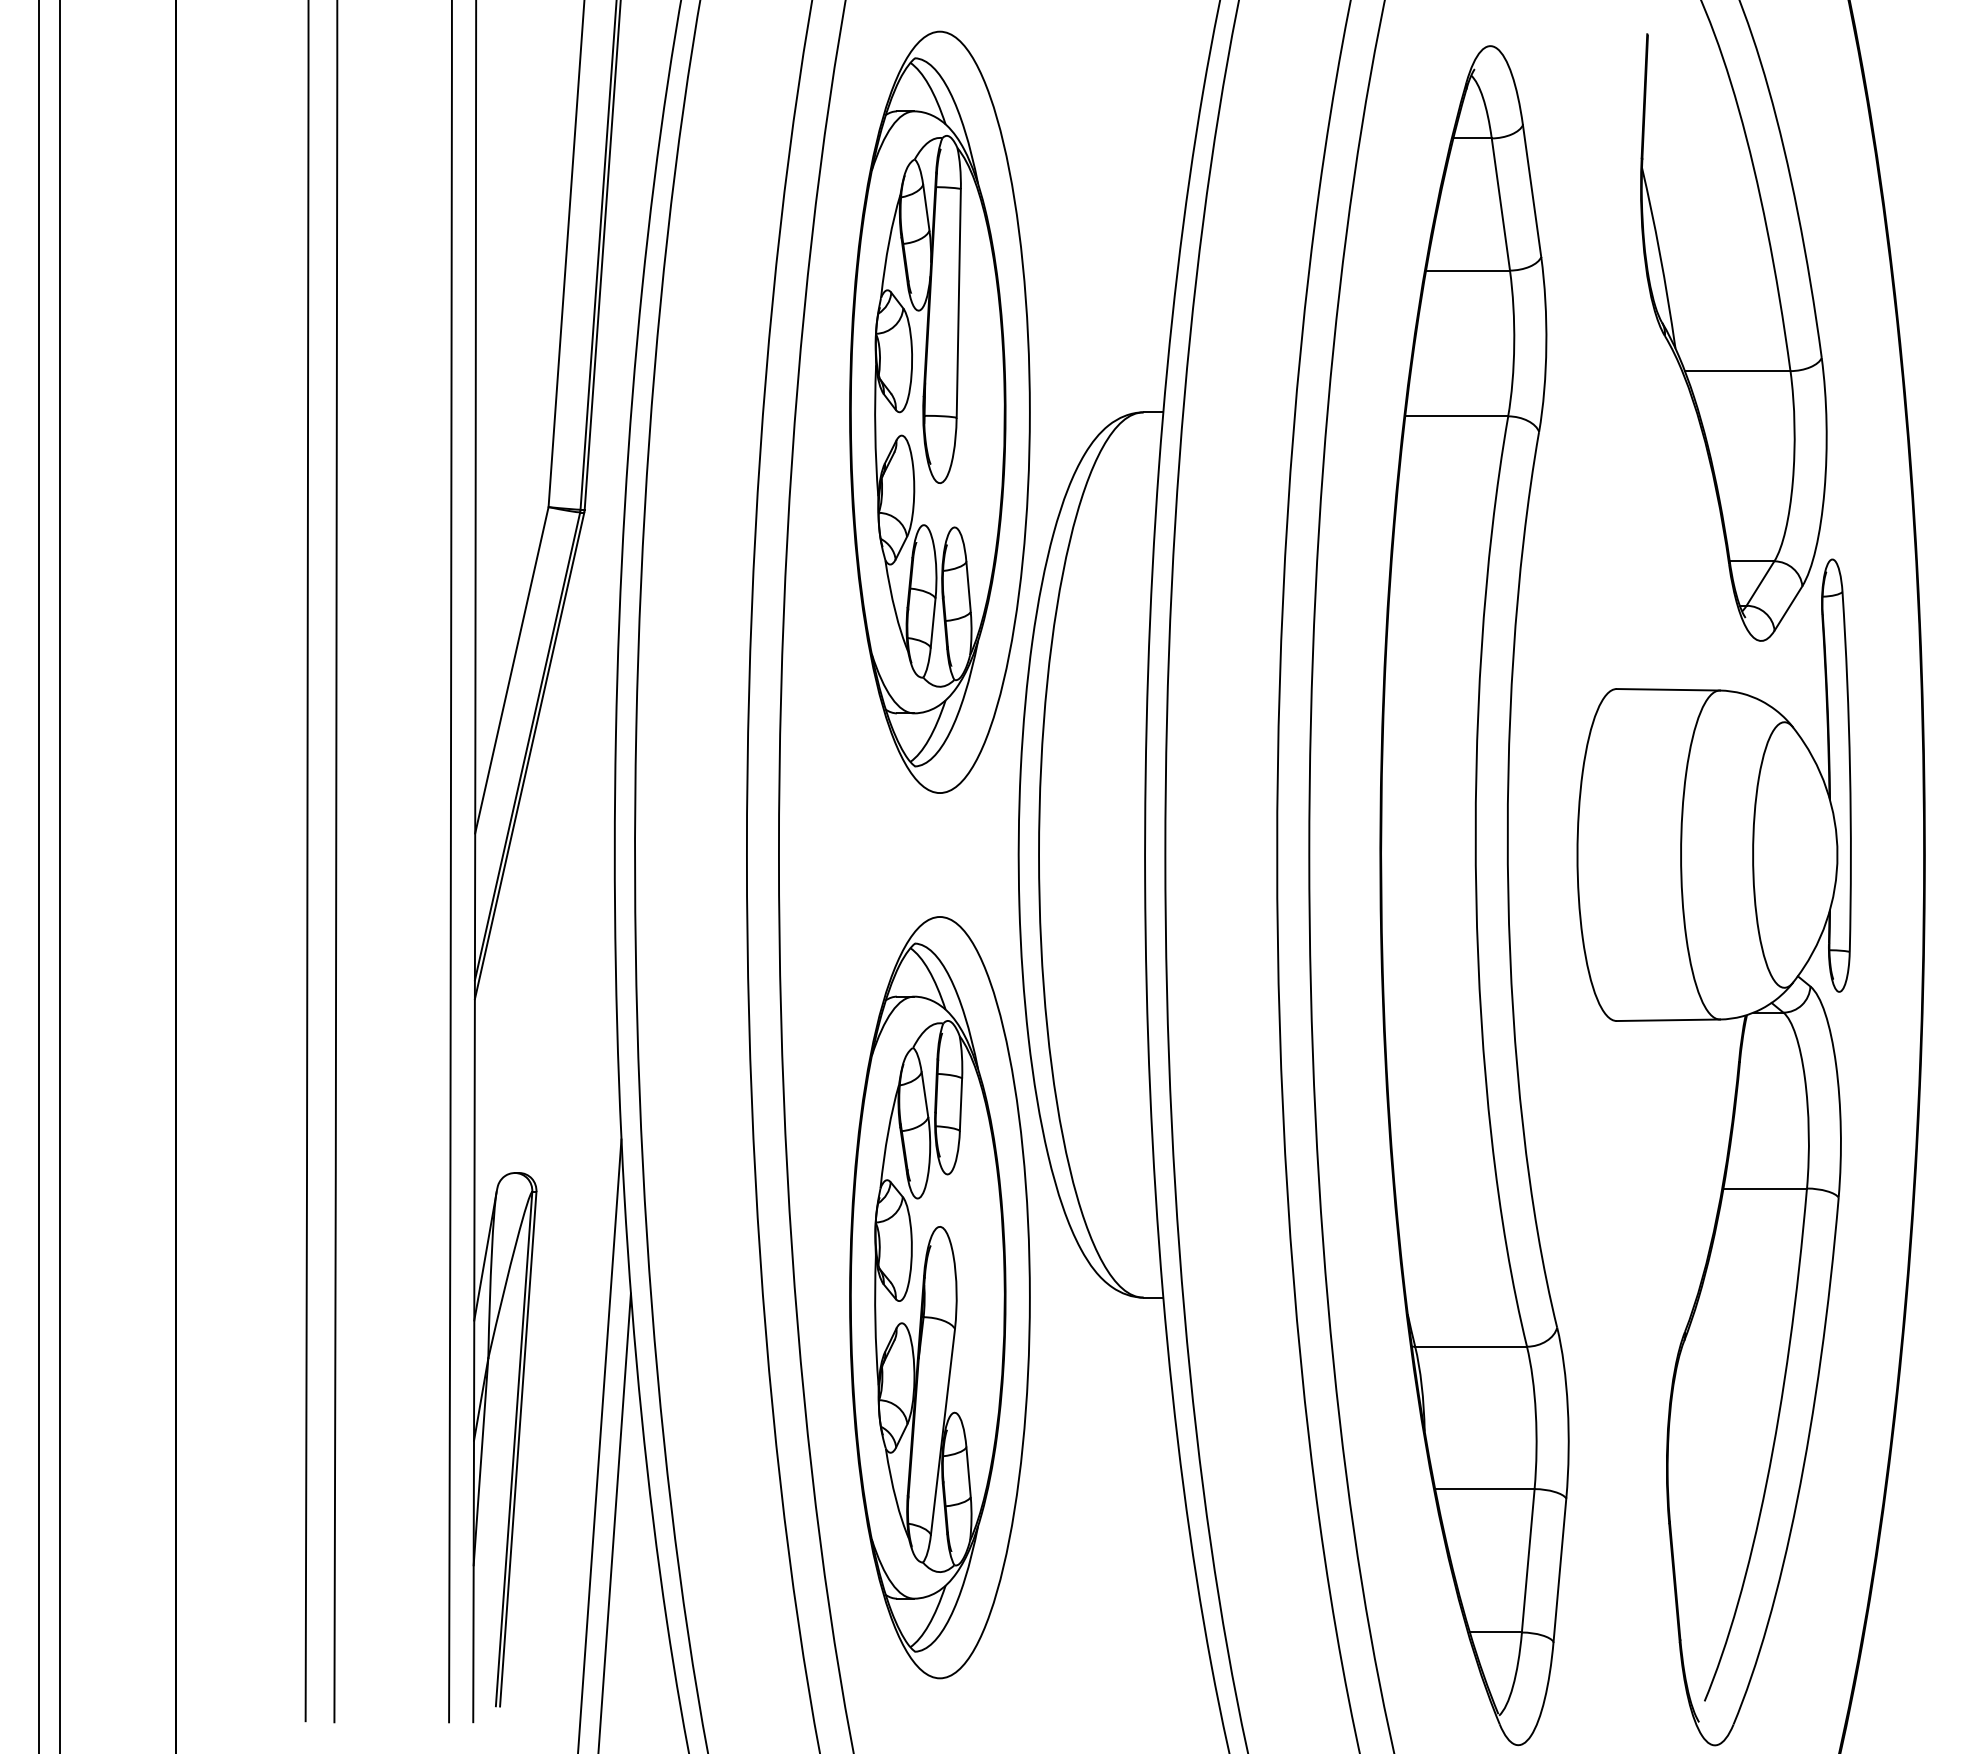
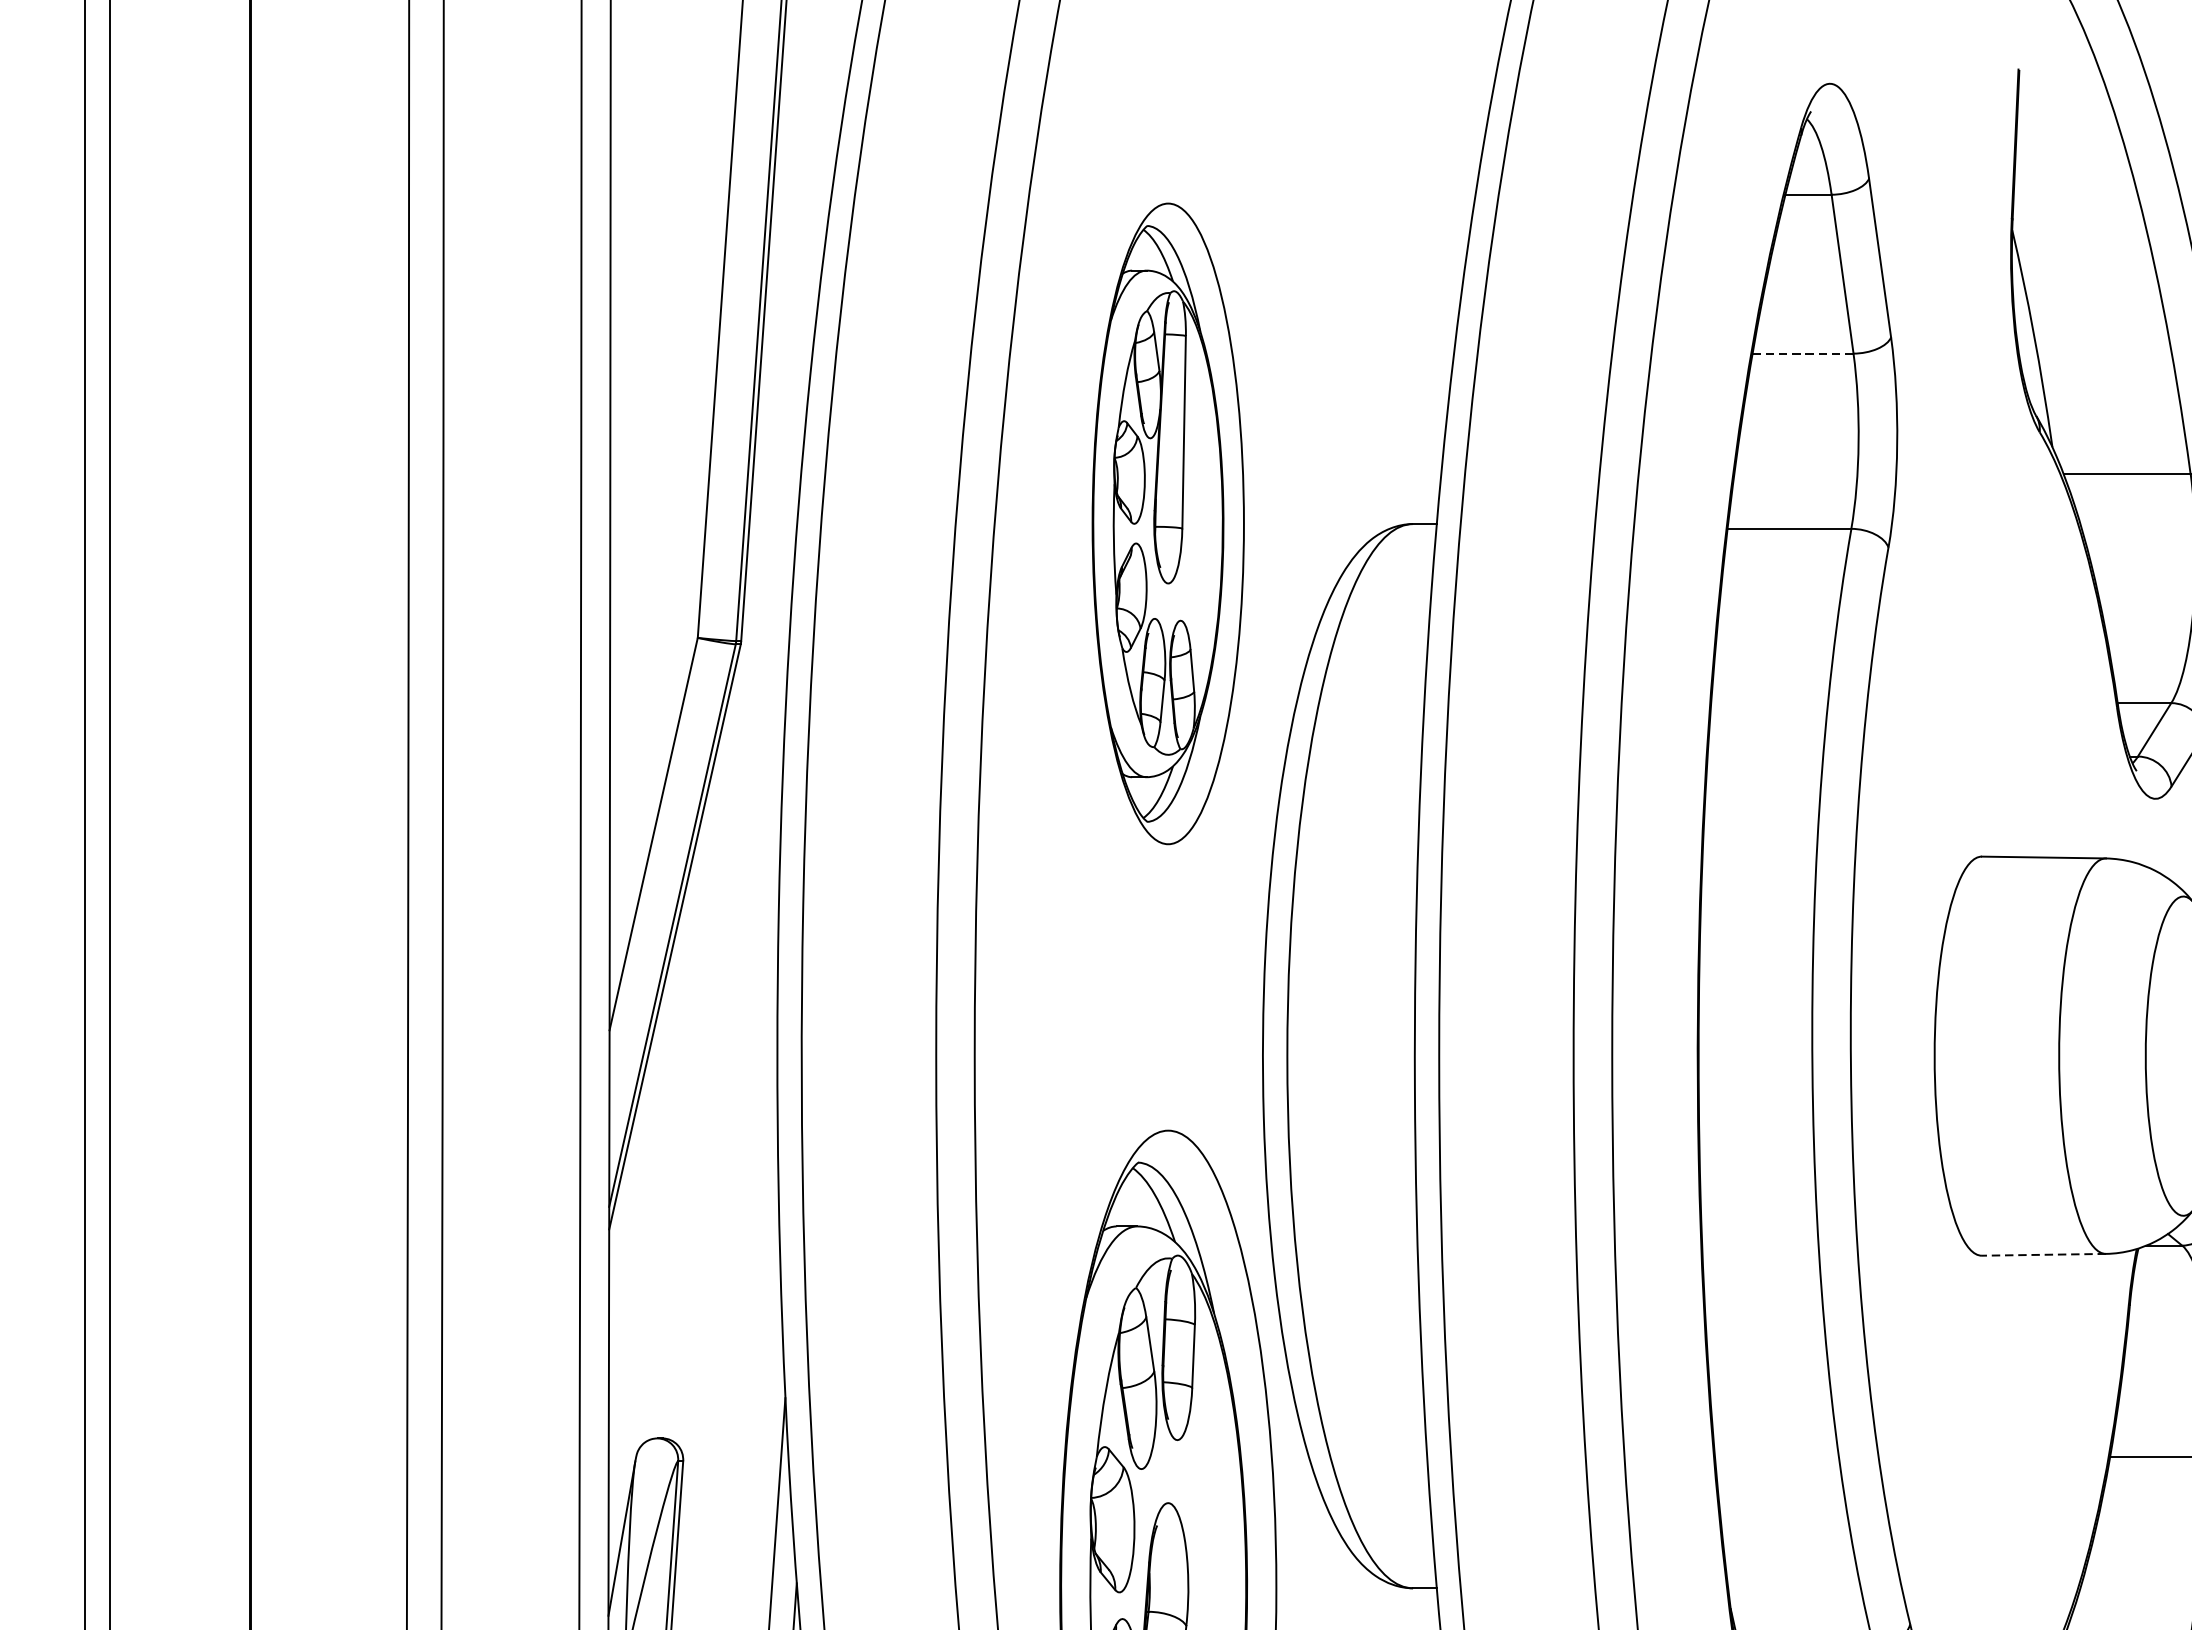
line: (1467, 270) -> (1802, 353), solid -> dashed
part: (939, 411) -> (1167, 523), size x0.7
line: (1668, 1020) -> (2044, 1255), solid -> dashed

